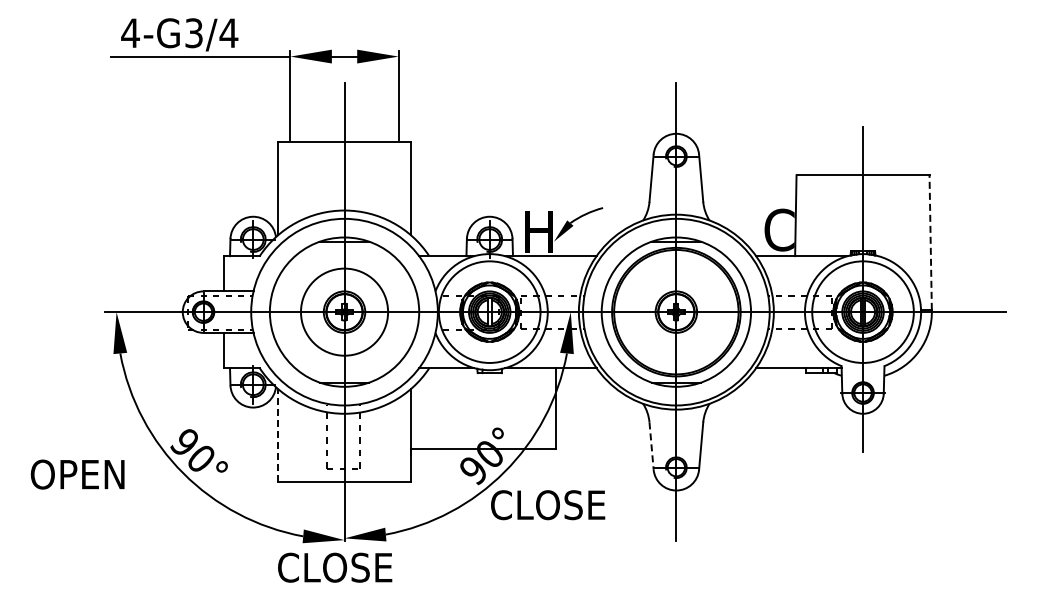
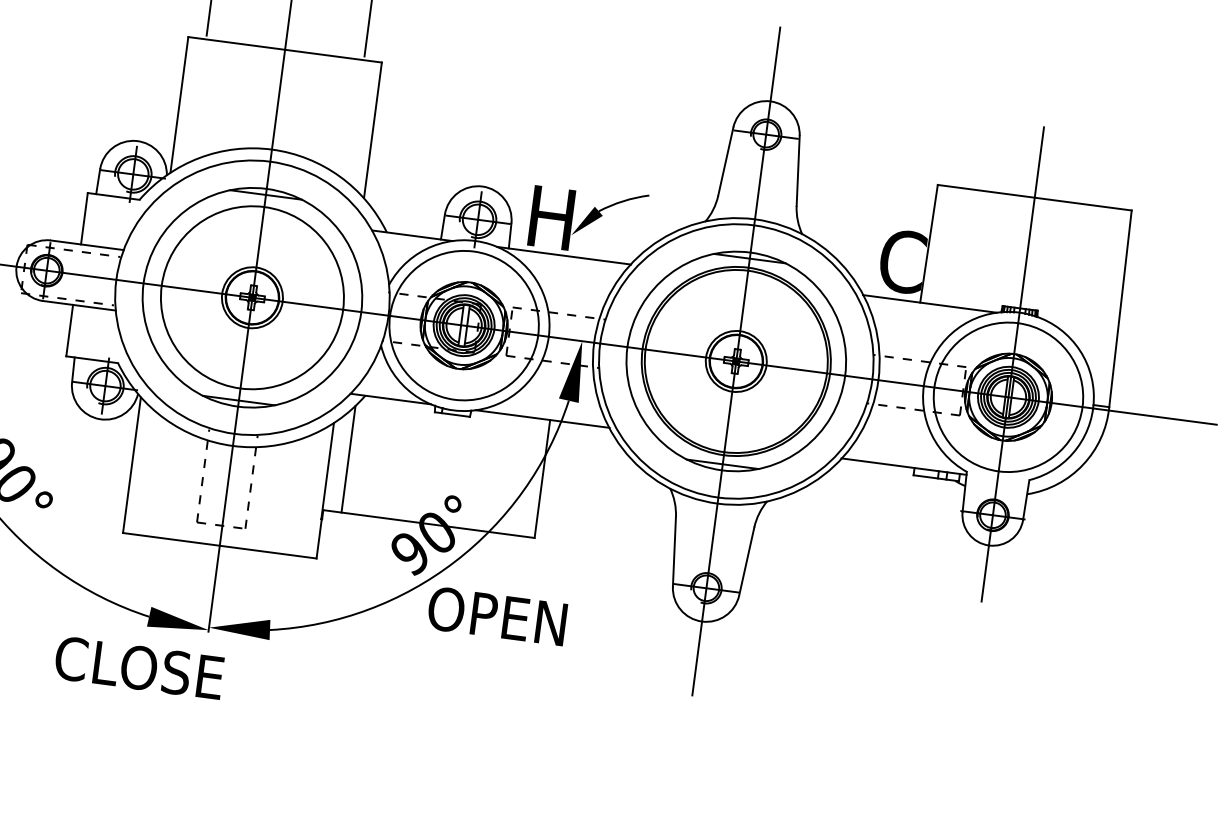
line: (930, 242) -> (1120, 308), dashed -> solid
circle: (344, 311) -> (252, 296), size x1.43
line: (423, 412) -> (348, 459), added
line: (278, 435) -> (132, 464), dashed -> solid
line: (651, 446) -> (674, 552), dashed -> solid
text: (550, 505) -> (515, 619), CLOSE -> OPEN
text: (335, 567) -> (139, 667), moved

